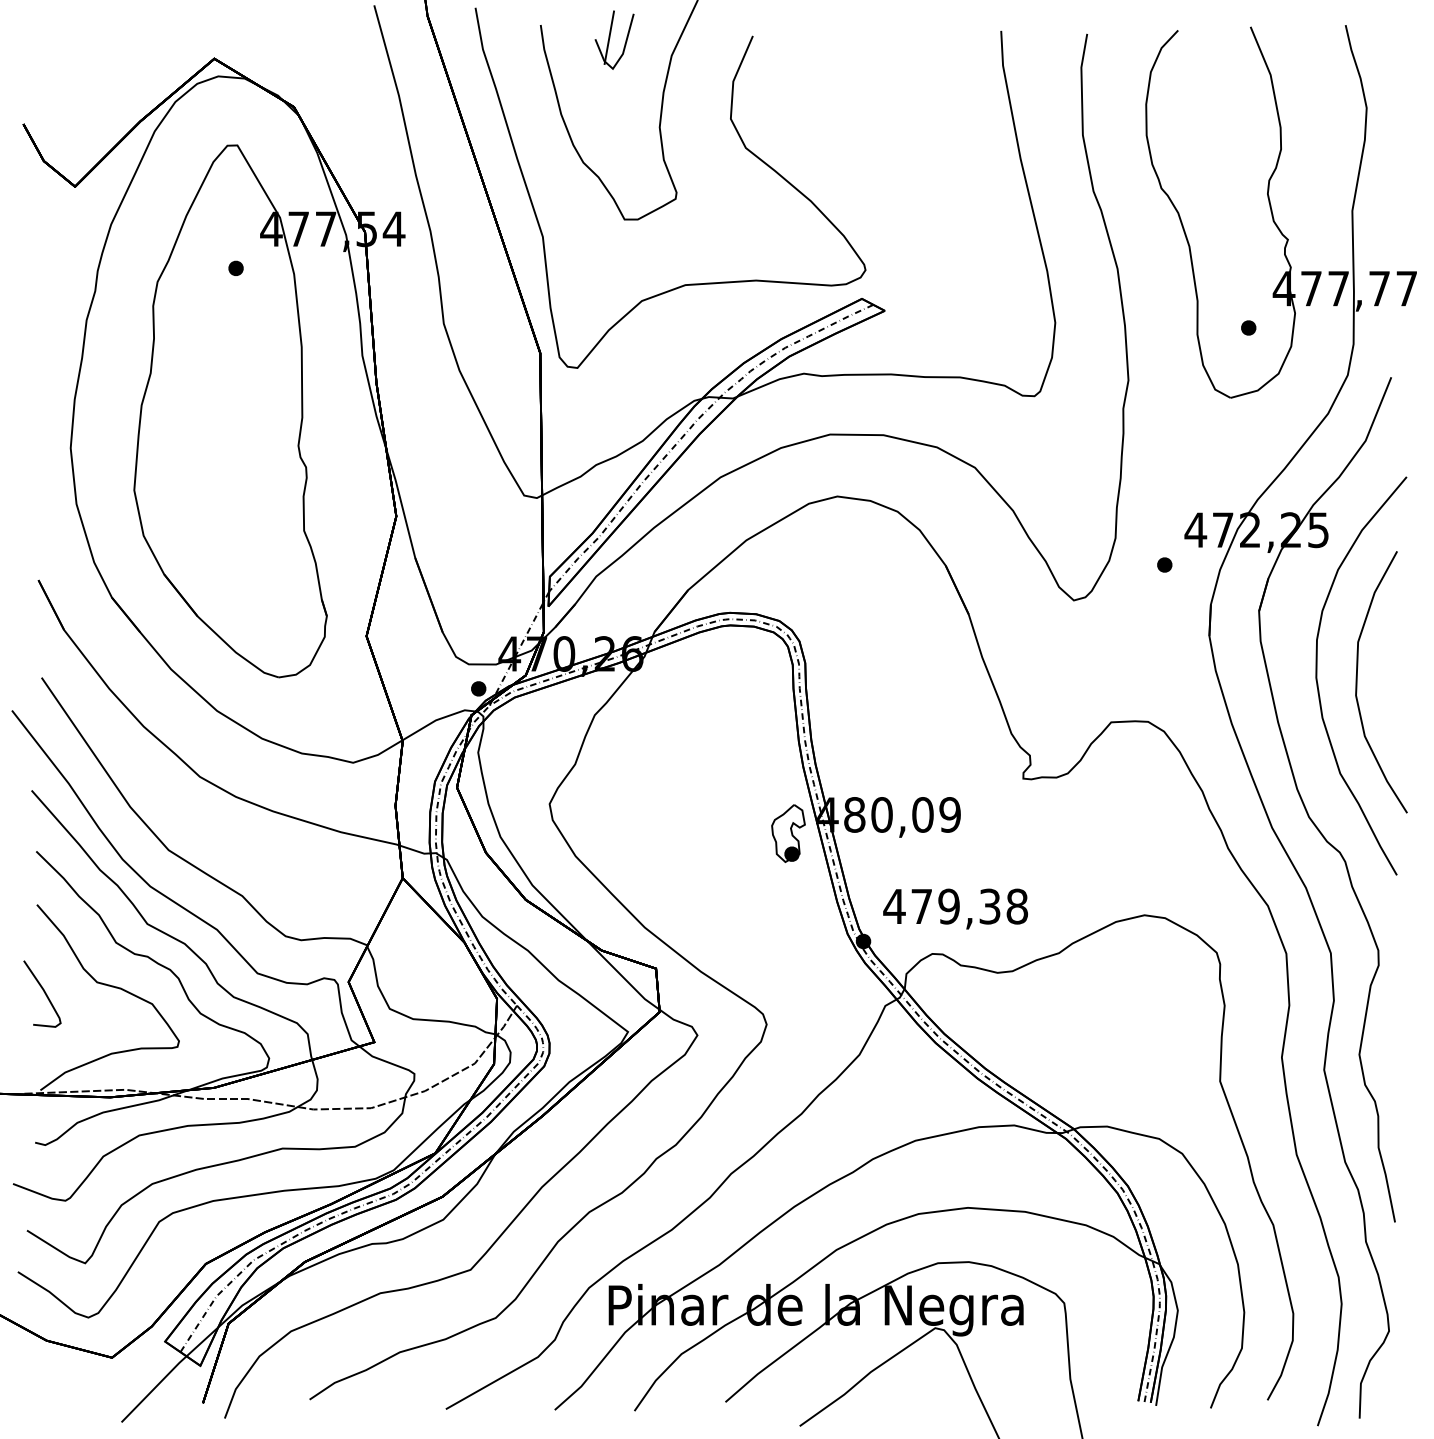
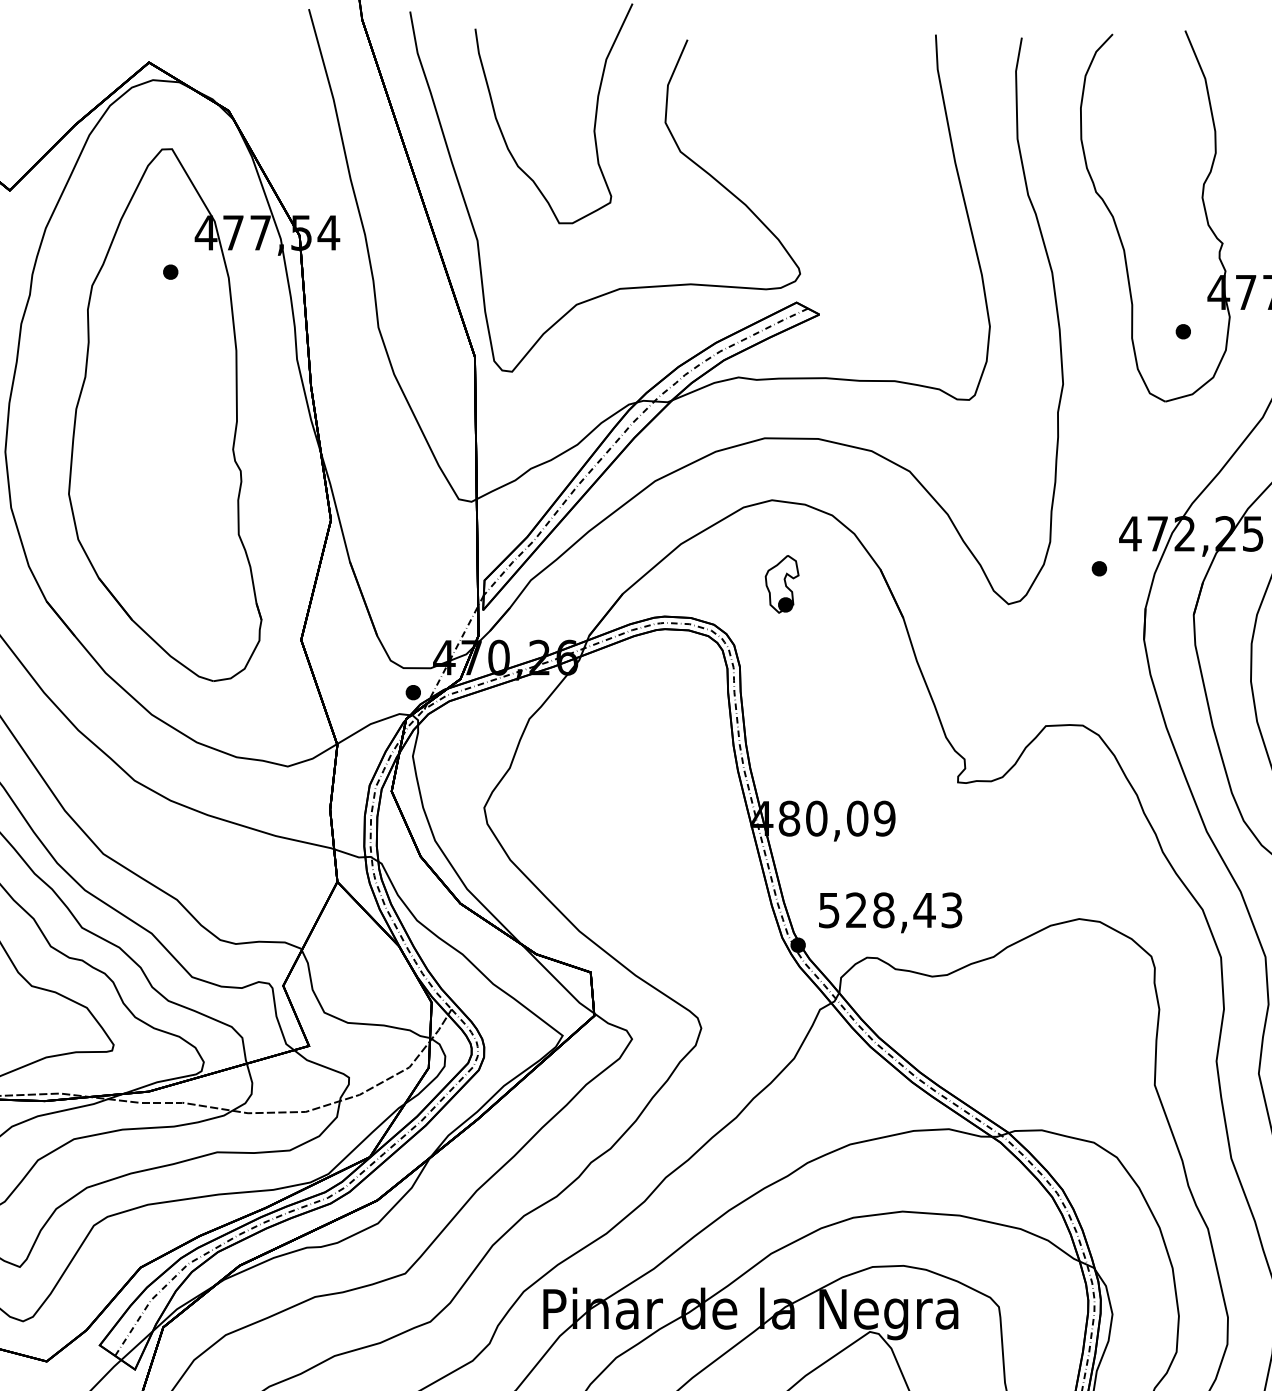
part: (614, 39) -> (549, 43), removed
part: (788, 833) -> (782, 584), moved
text: (955, 906) -> (890, 910), 479,38 -> 528,43

